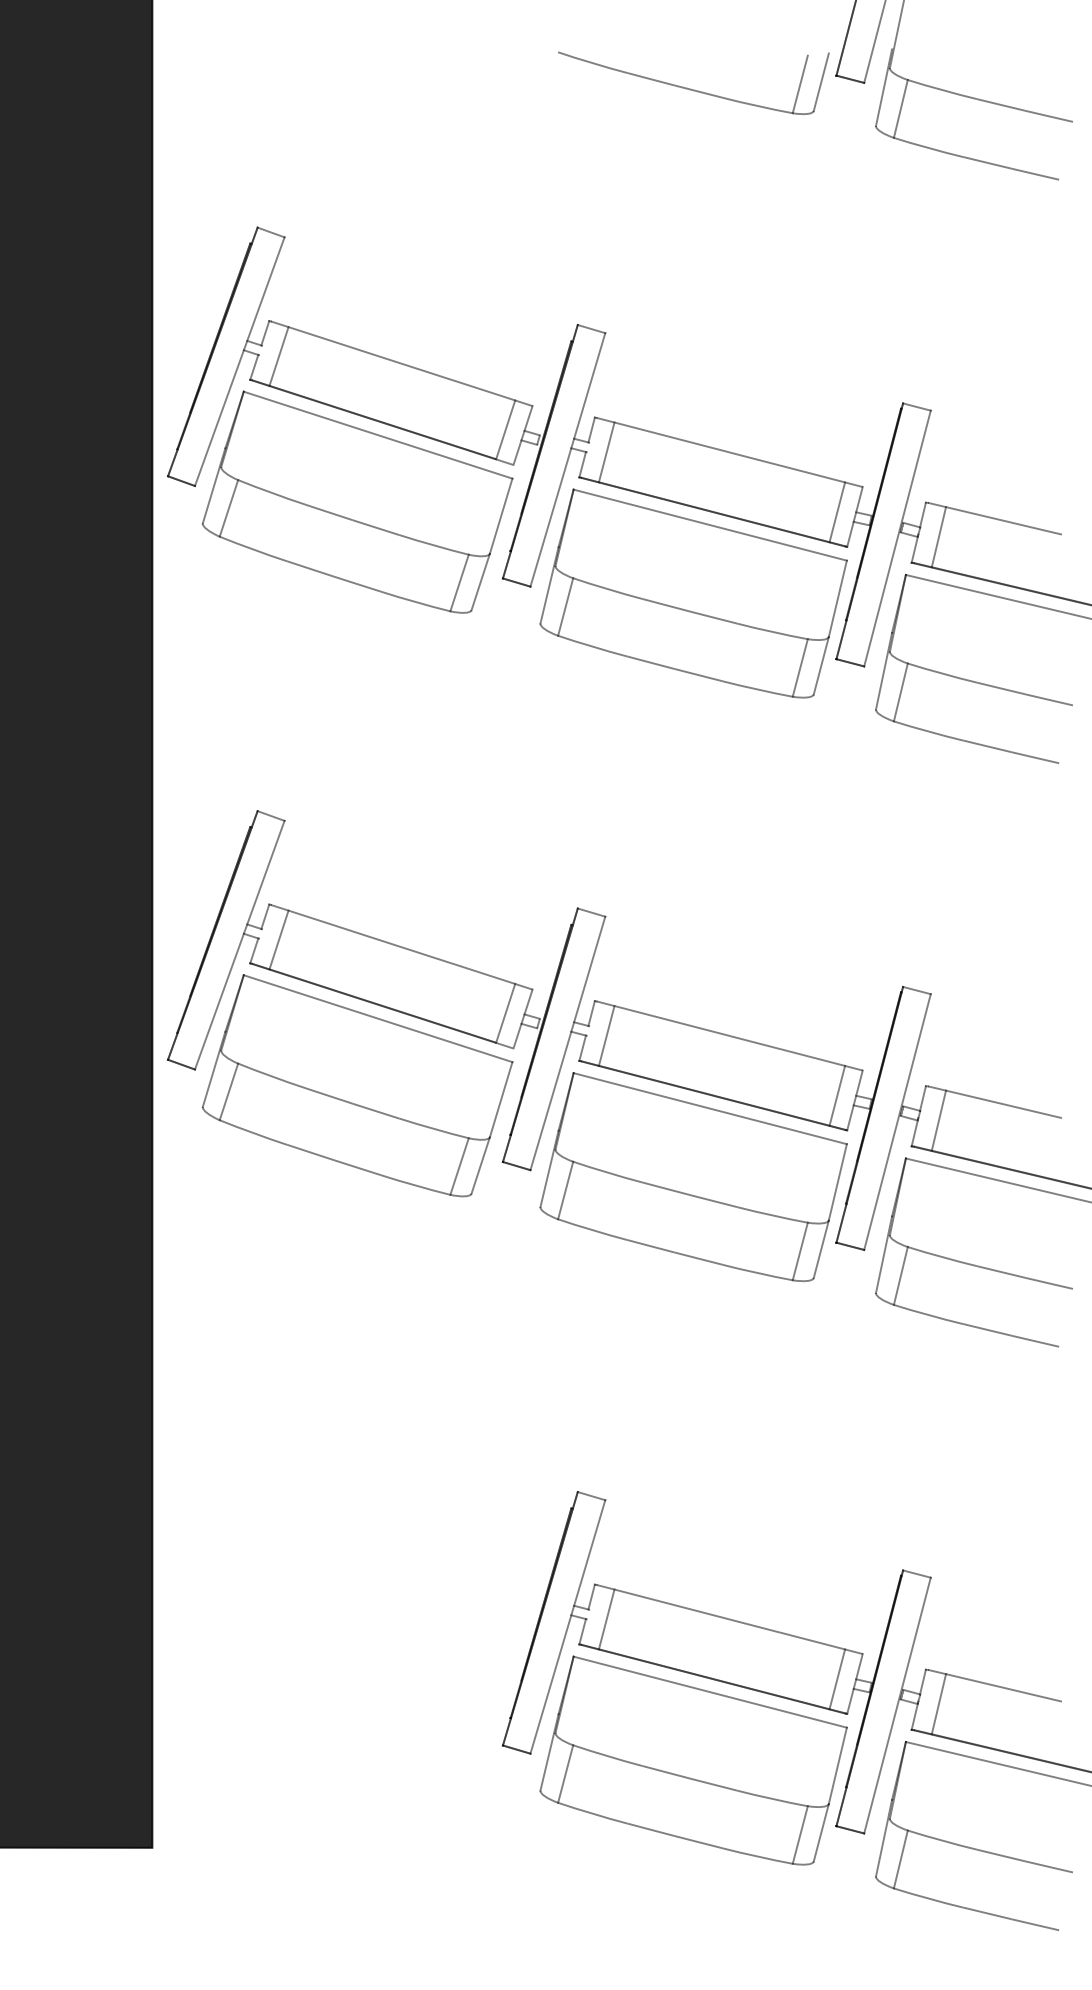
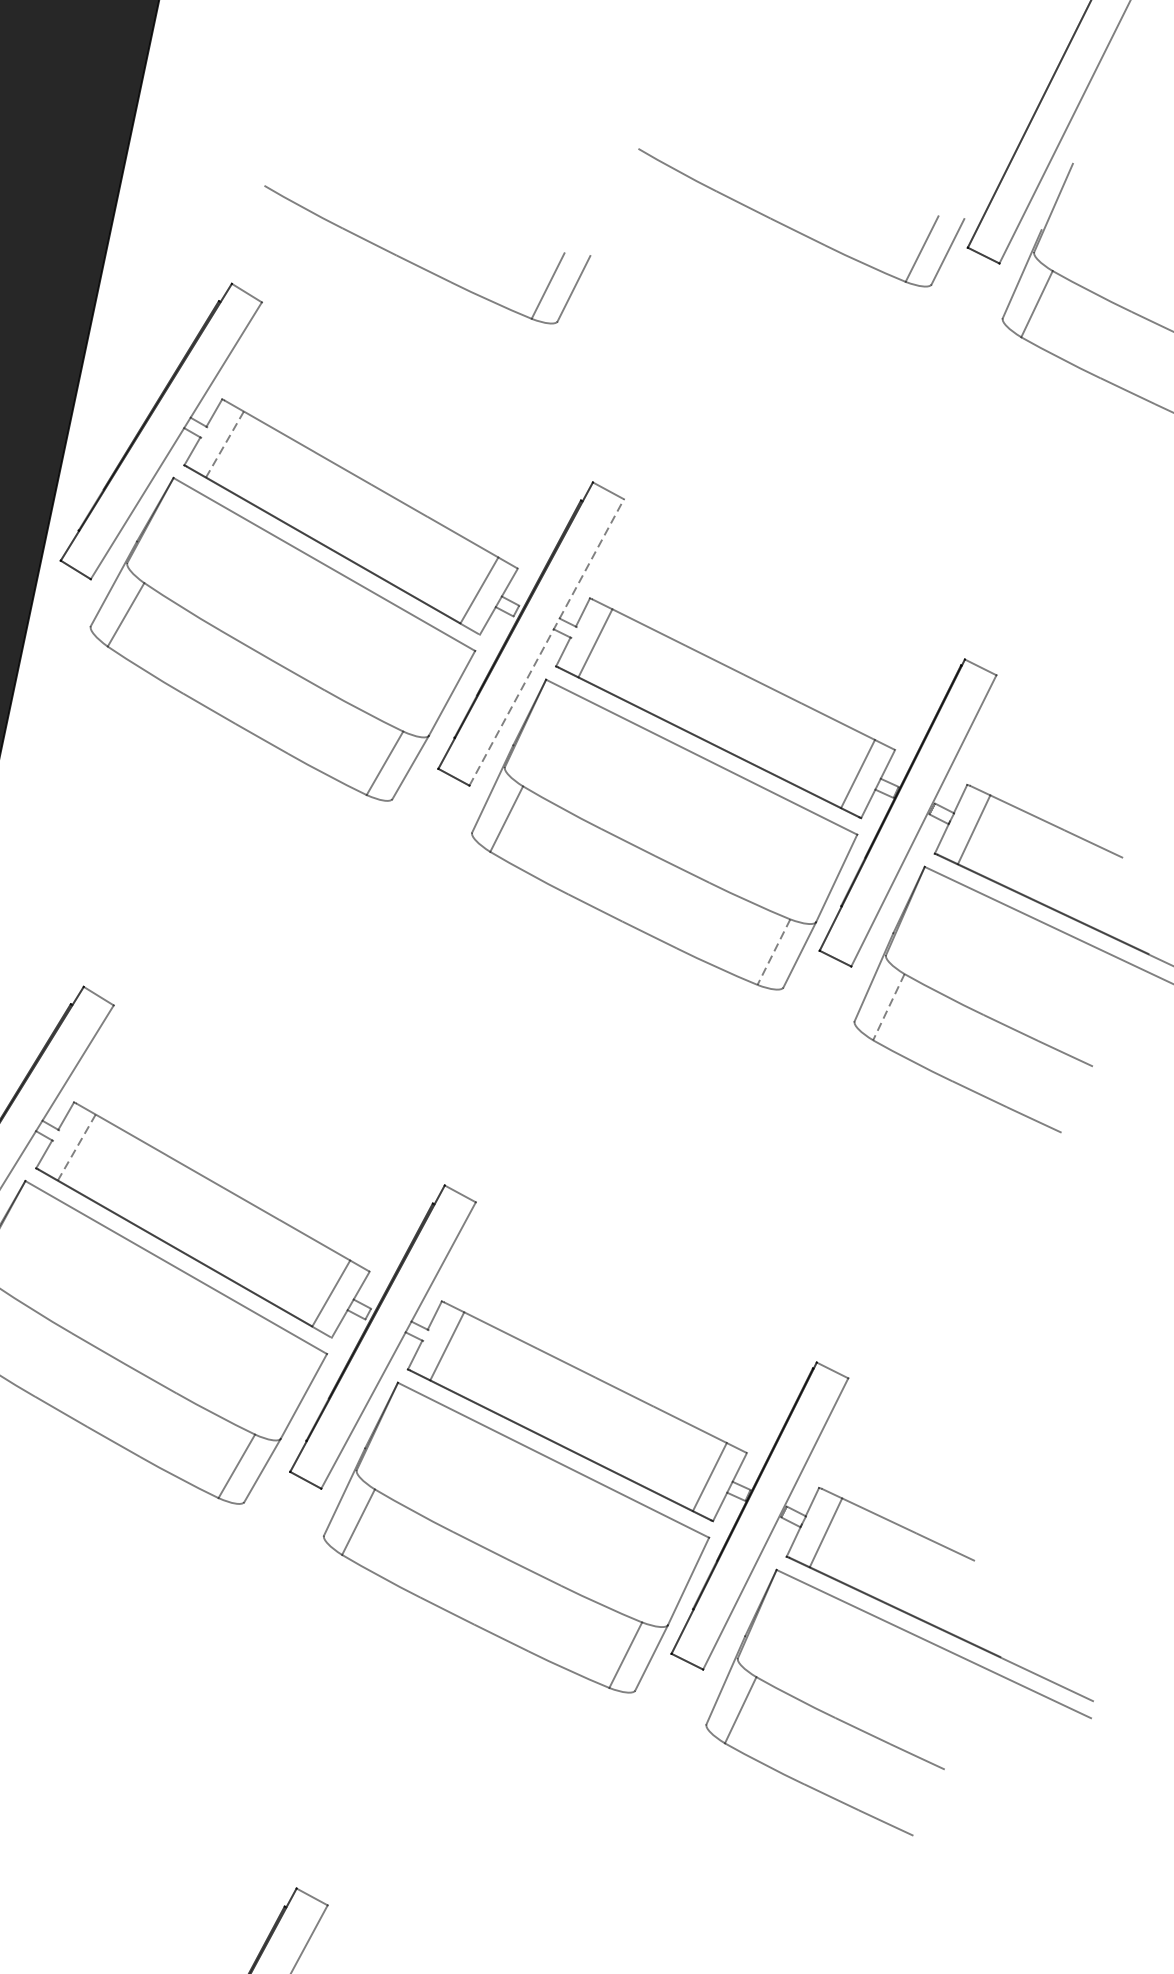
part: (399, 180) -> (414, 263), added
line: (279, 356) -> (225, 444), solid -> dashed
line: (568, 459) -> (547, 642), solid -> dashed
line: (800, 667) -> (774, 951), solid -> dashed
line: (900, 692) -> (888, 1007), solid -> dashed
line: (279, 939) -> (77, 1147), solid -> dashed

